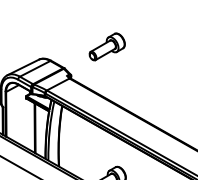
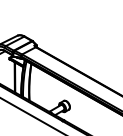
part: (106, 47) -> (58, 28), removed

